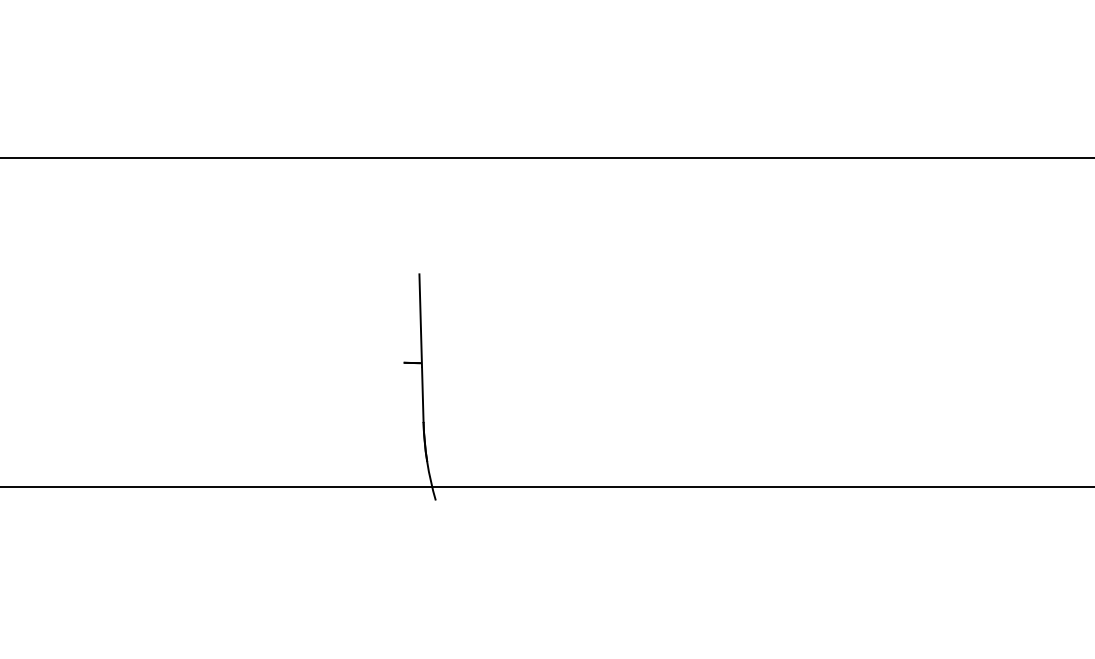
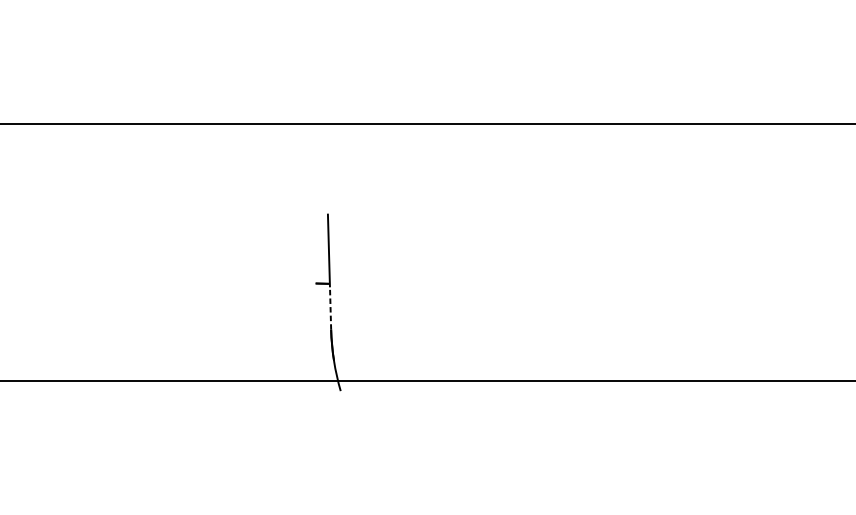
line: (422, 394) -> (330, 308), solid -> dashed

